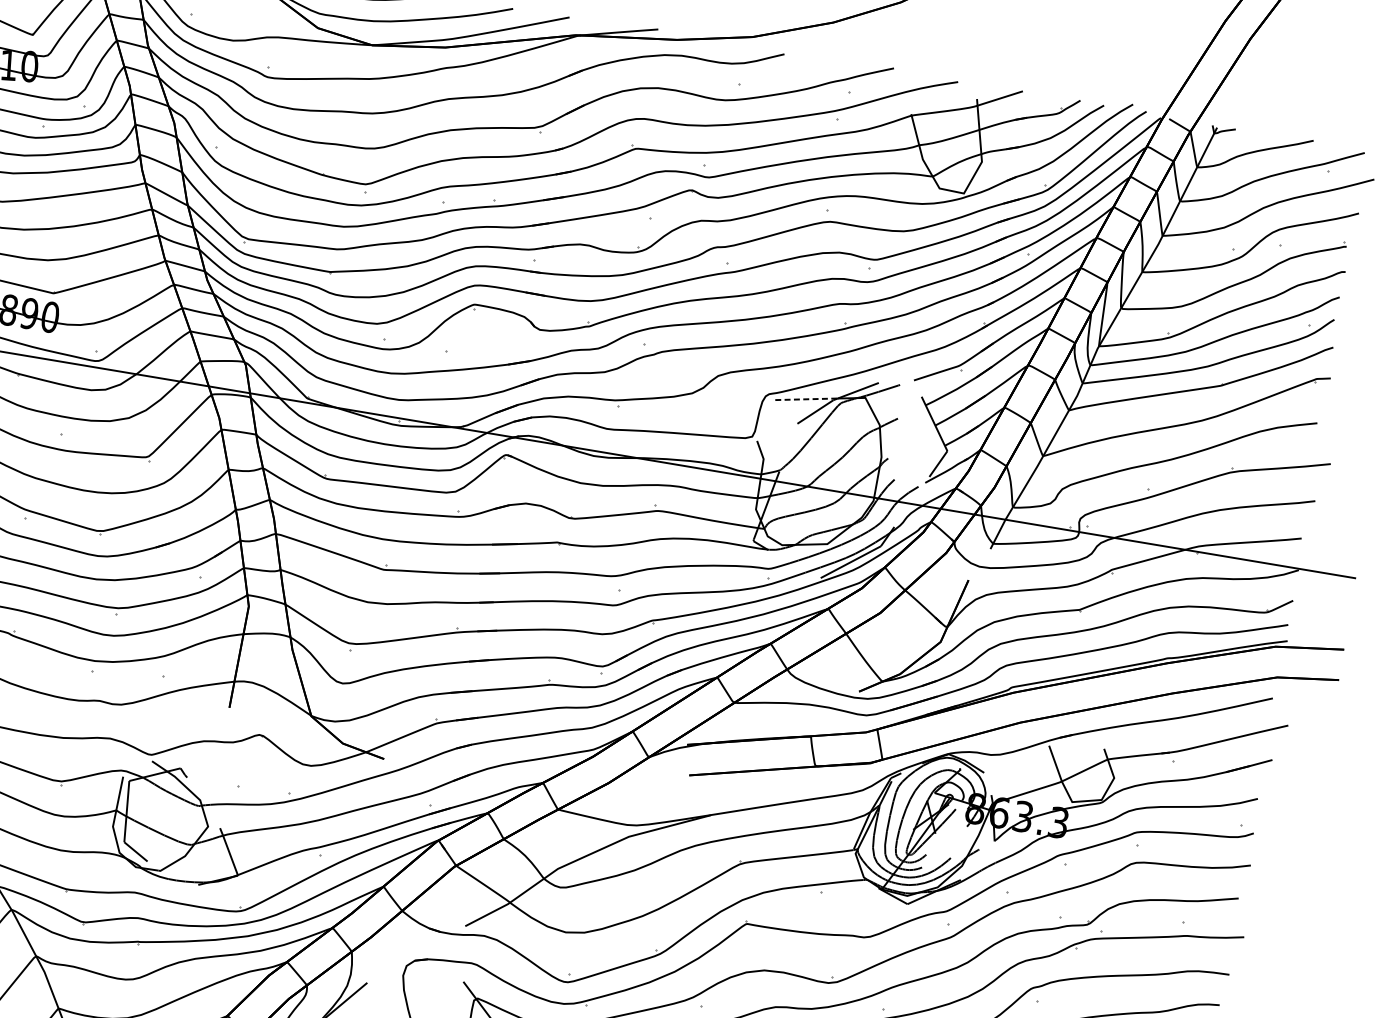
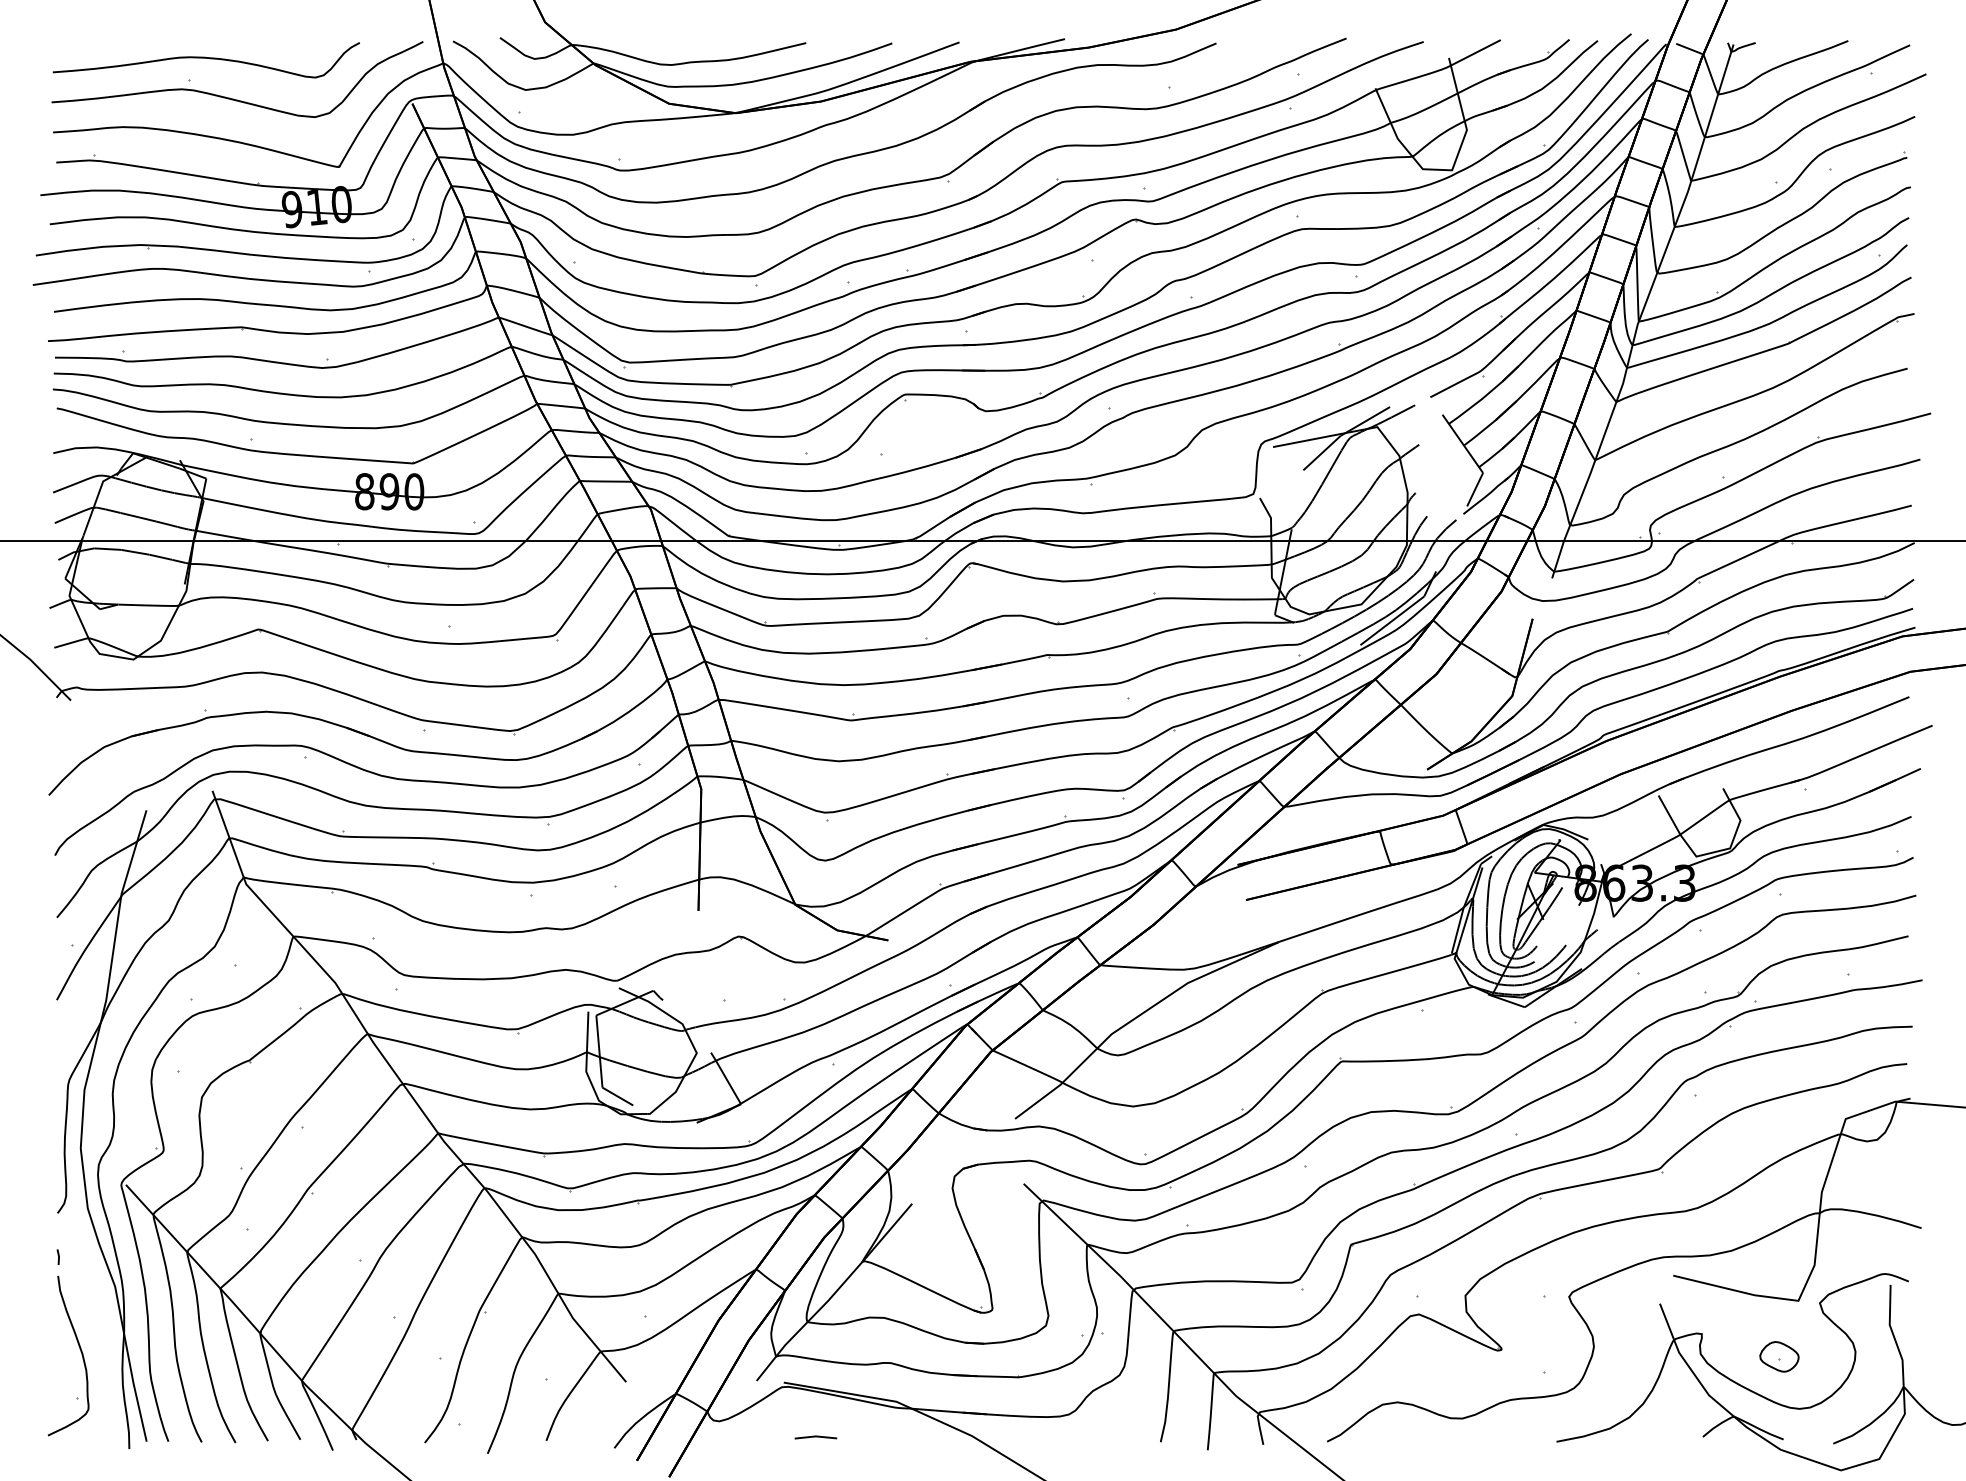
line: (807, 398) -> (1310, 439), dashed -> solid

